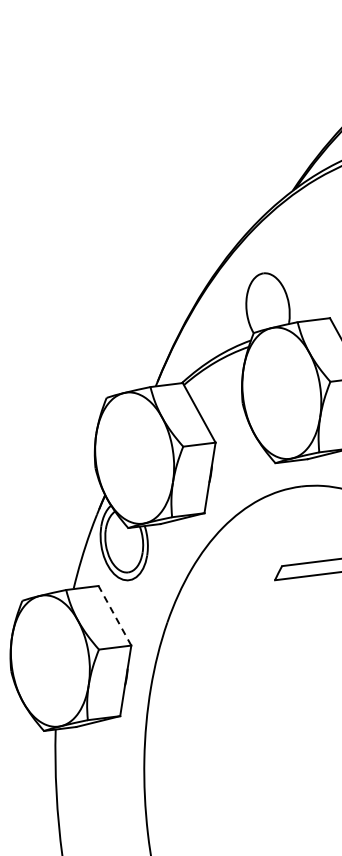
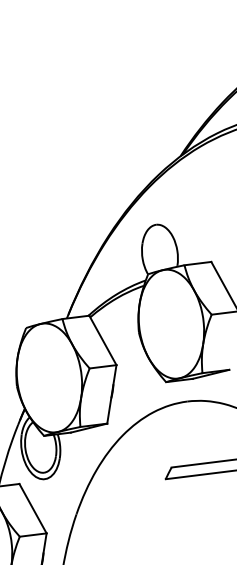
line: (114, 615) -> (32, 508), dashed -> solid

